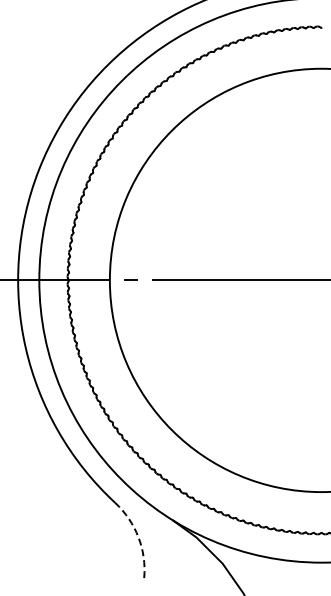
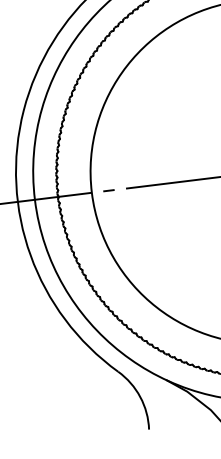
arc: (138, 537) -> (140, 397), dashed -> solid

